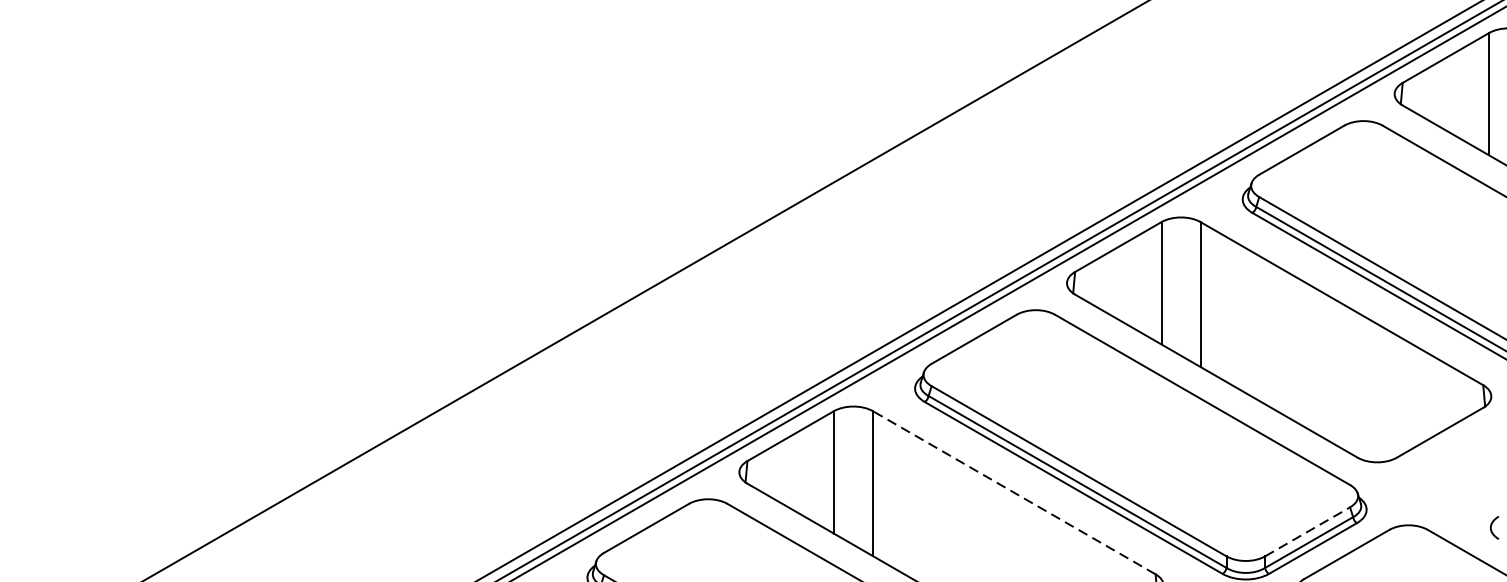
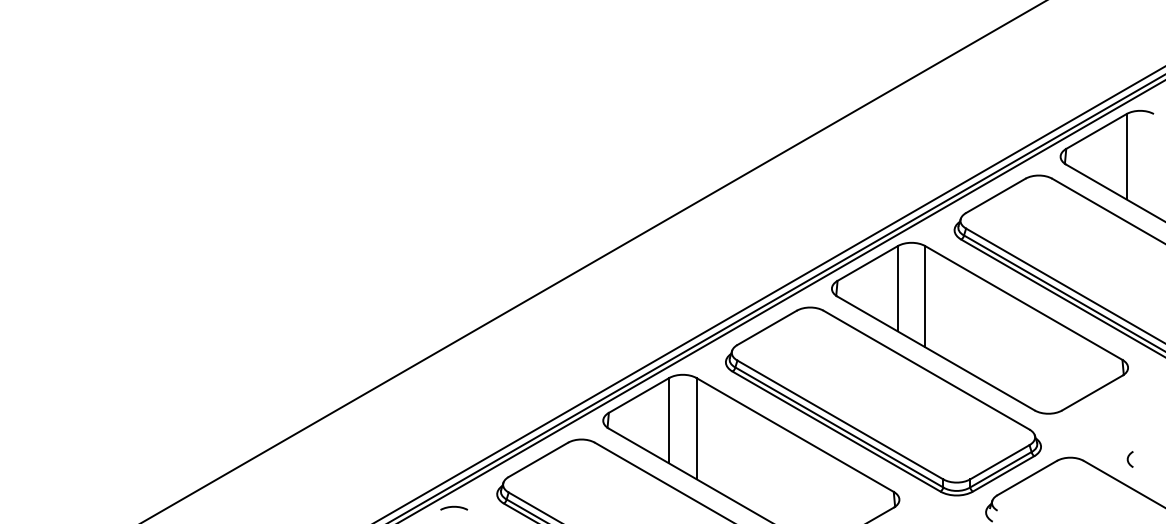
line: (1014, 492) -> (795, 434), dashed -> solid
line: (1308, 532) -> (1000, 462), dashed -> solid

